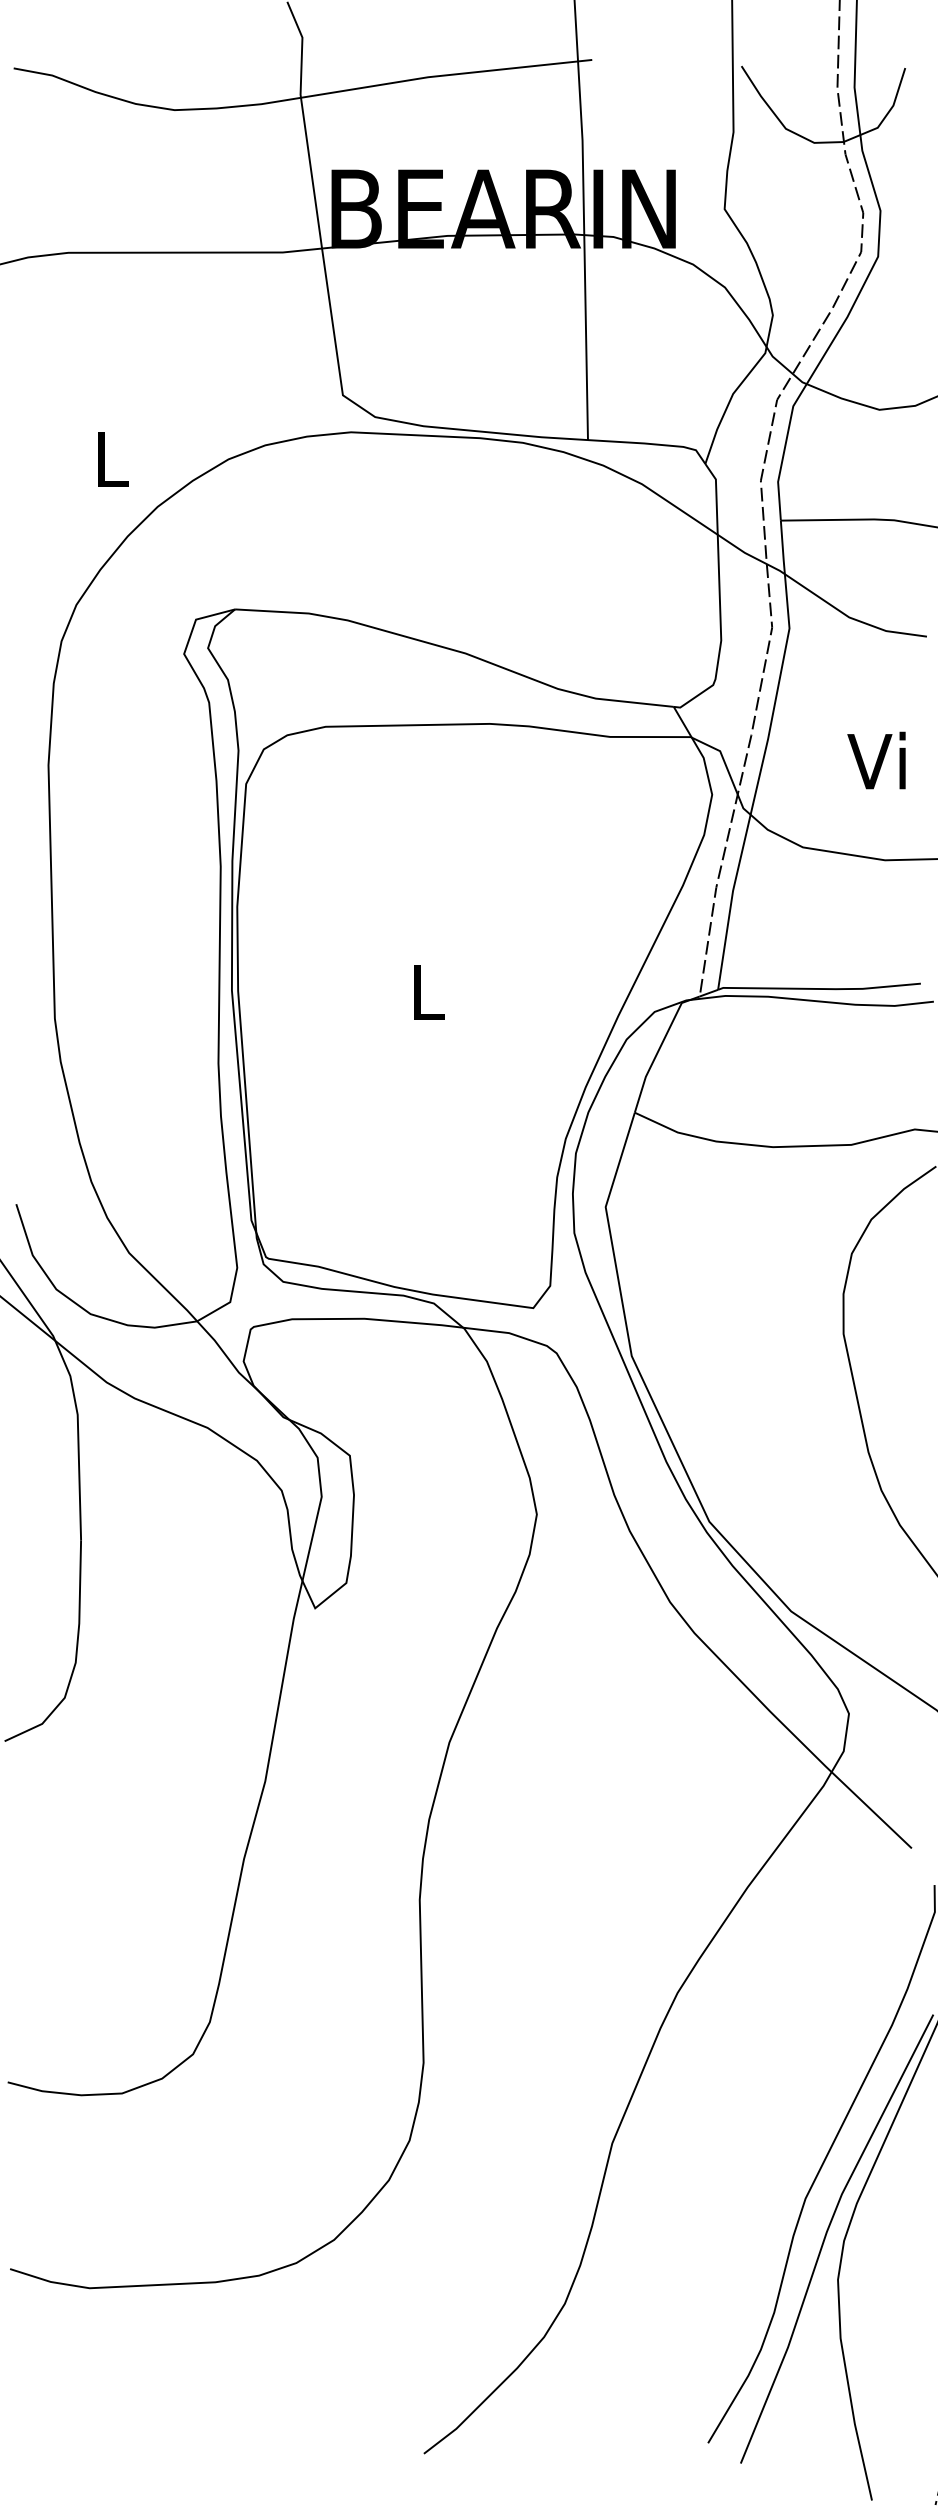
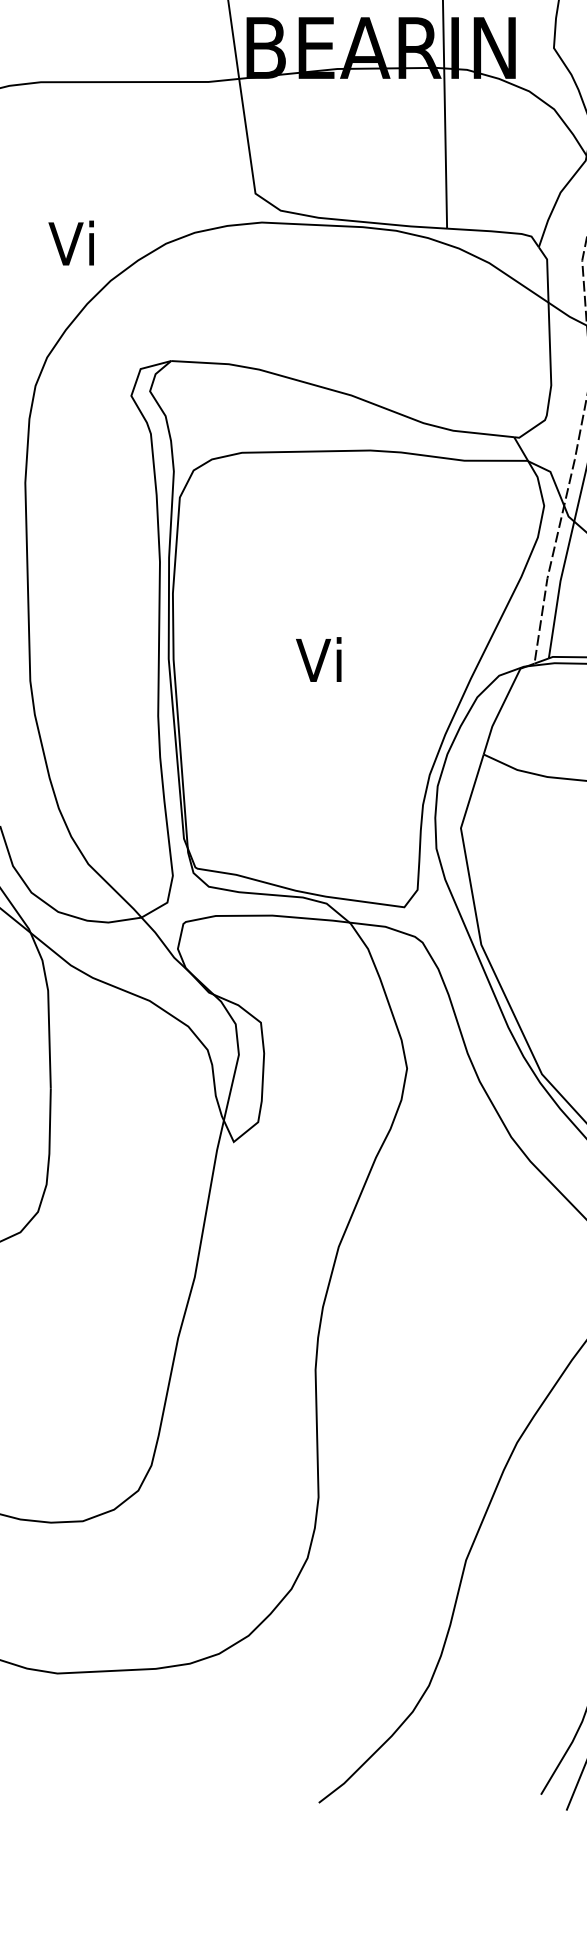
text: (107, 458) -> (71, 243), L -> Vi
text: (423, 990) -> (318, 658), L -> Vi

